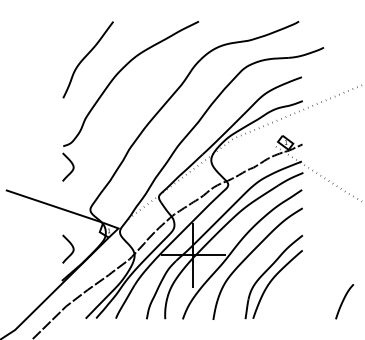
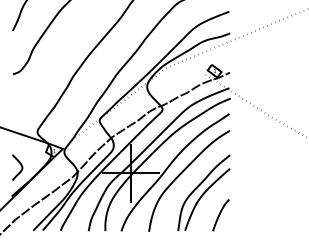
curve: (71, 164) -> (20, 90), removed
curve: (344, 300) -> (220, 214), moved

